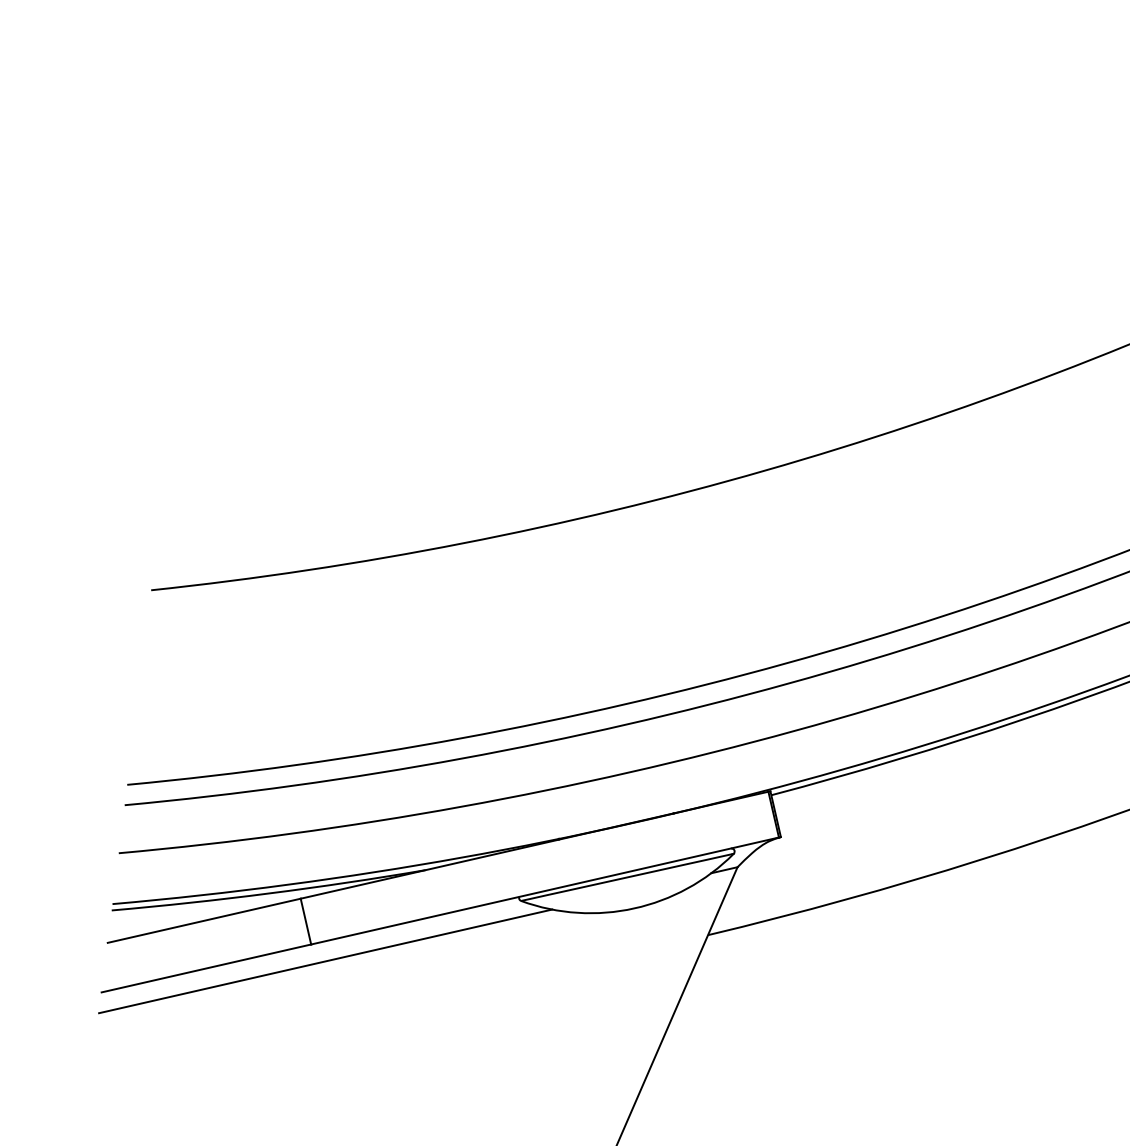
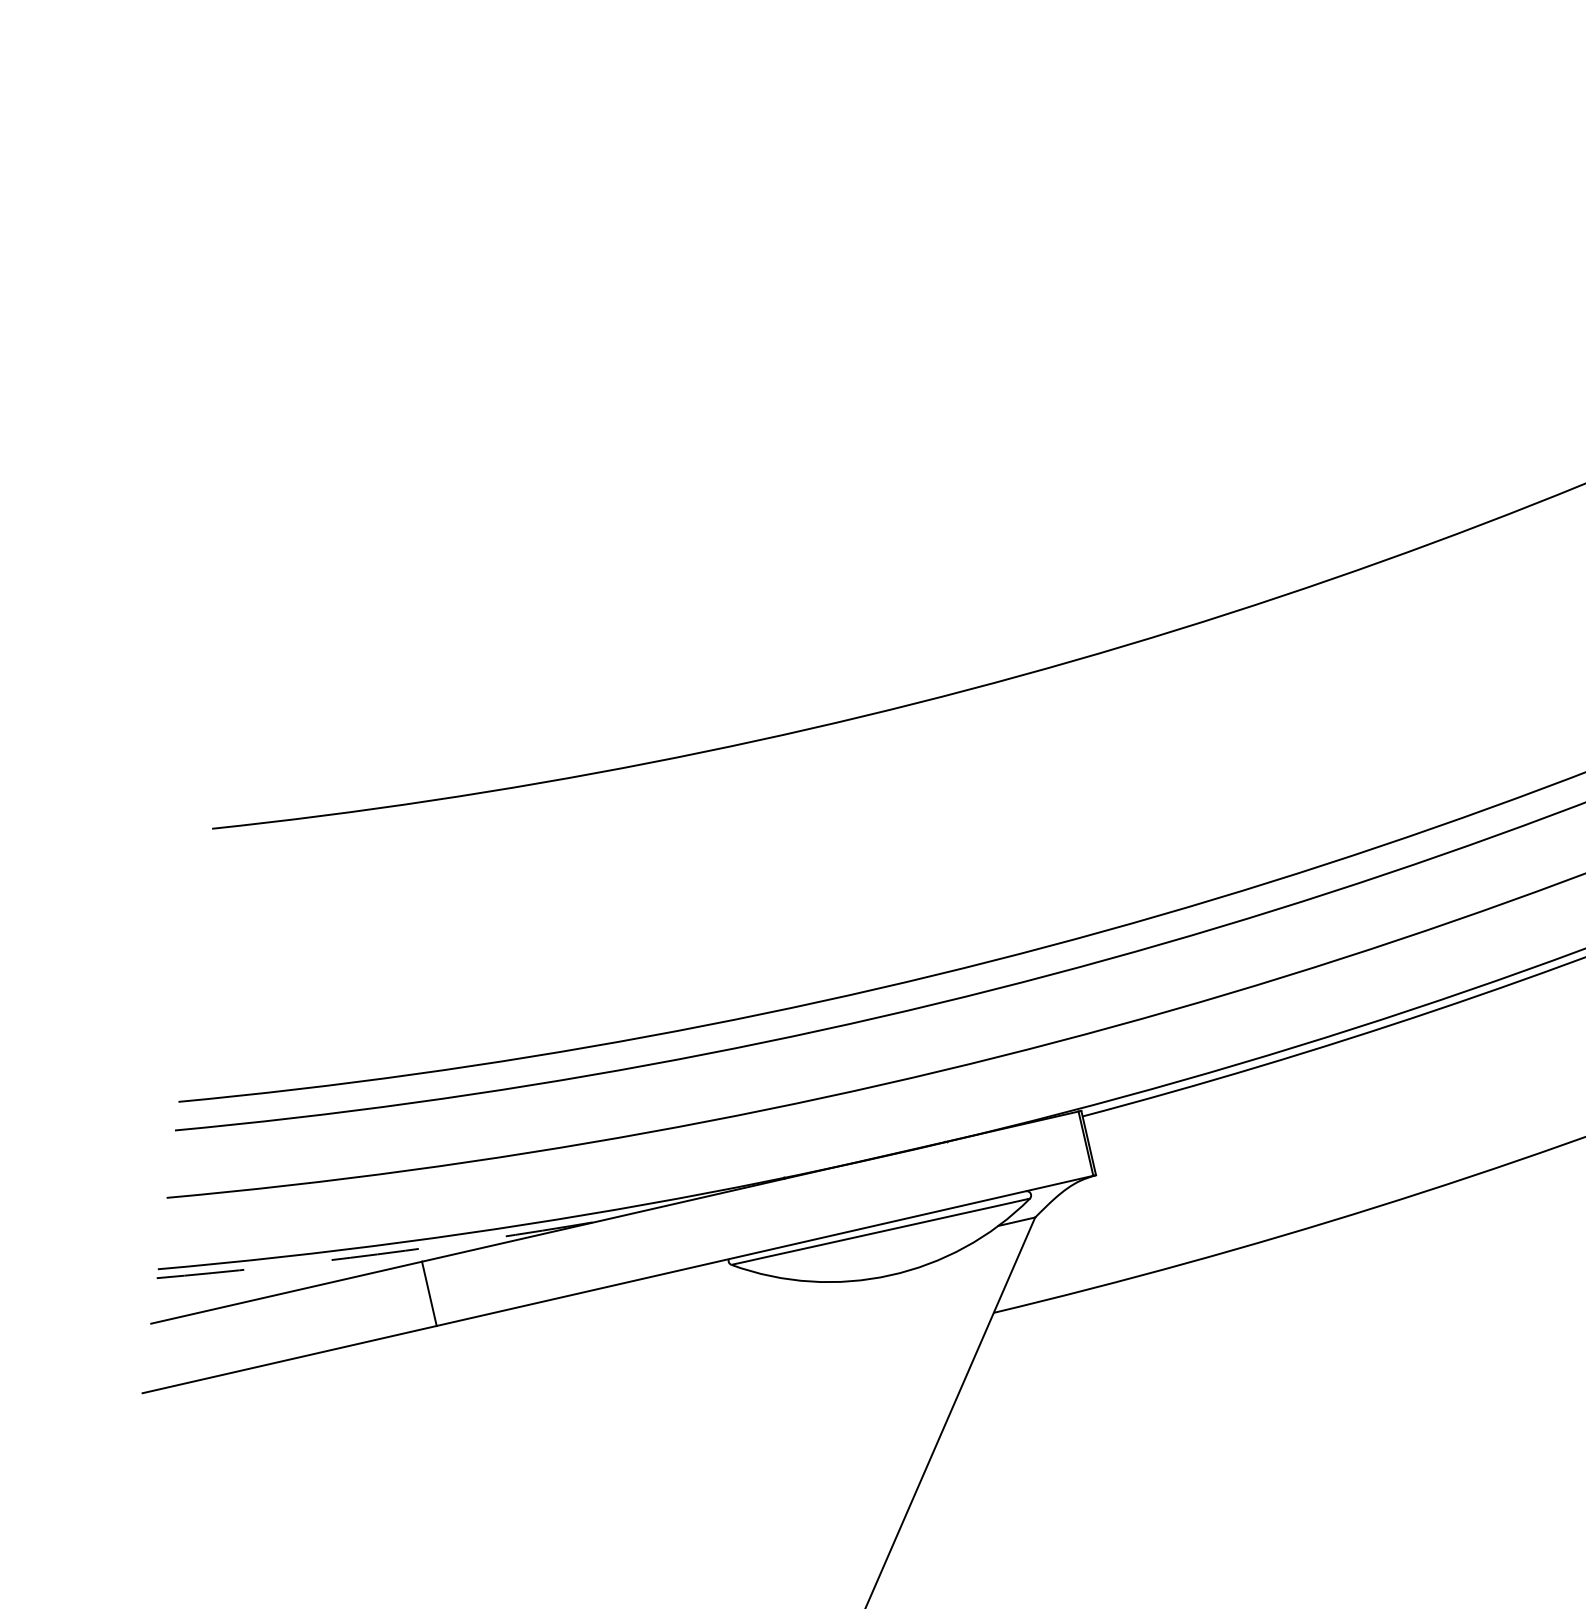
arc: (269, 893) -> (378, 1254), solid -> dashed
line: (325, 961) -> (456, 1349), removed

